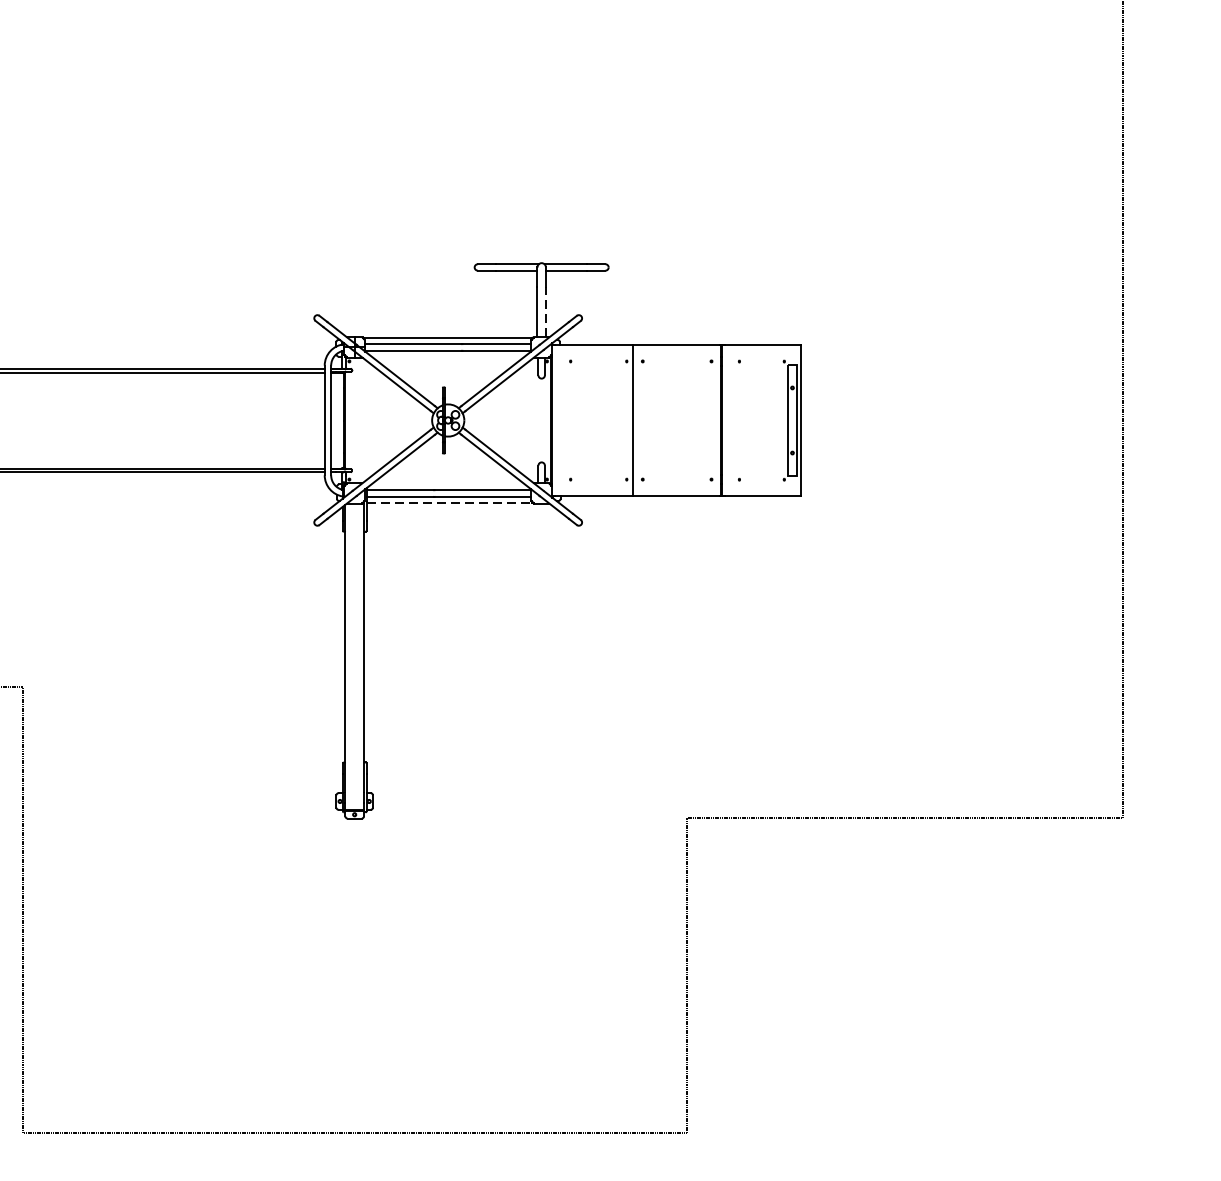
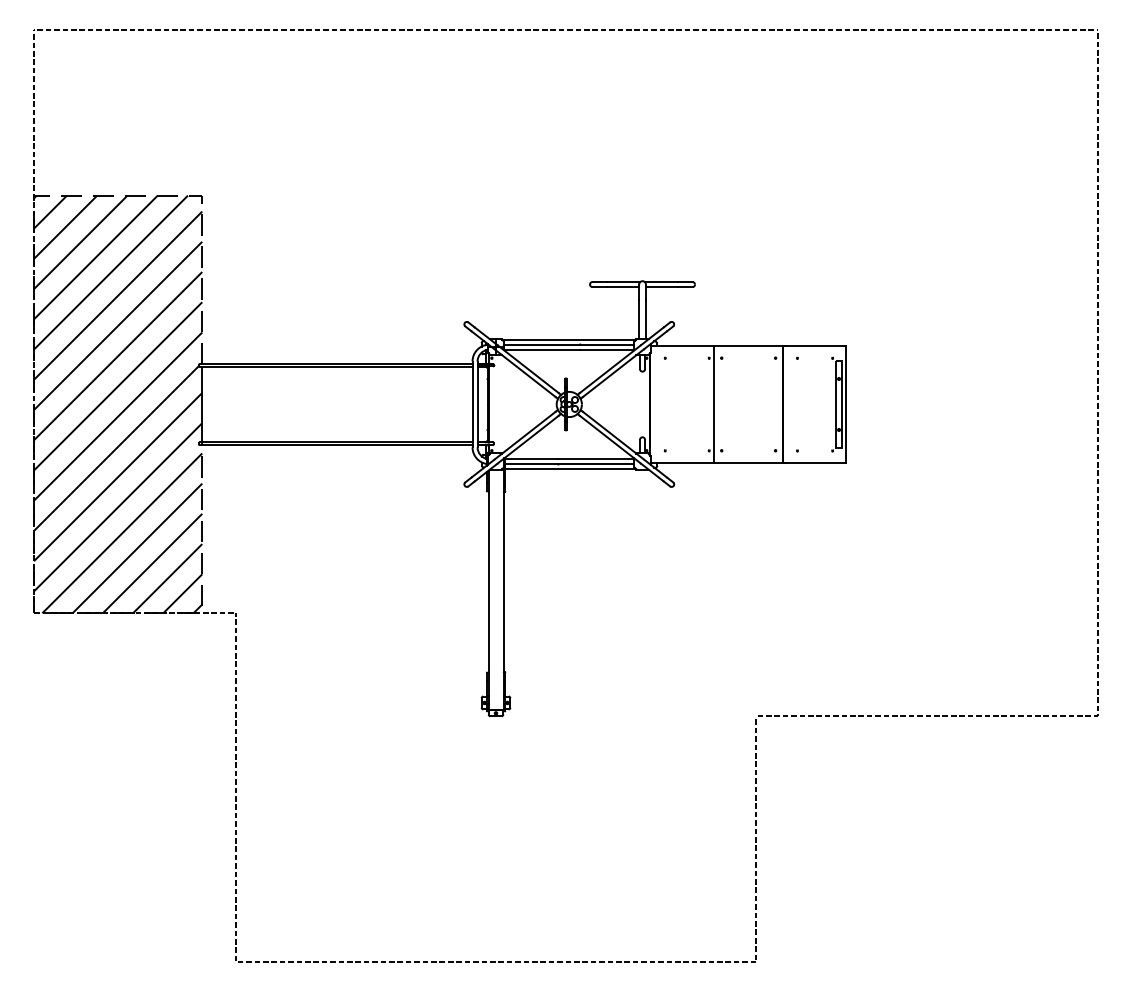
line: (545, 312) -> (645, 319), dashed -> solid
line: (449, 503) -> (570, 469), dashed -> solid

